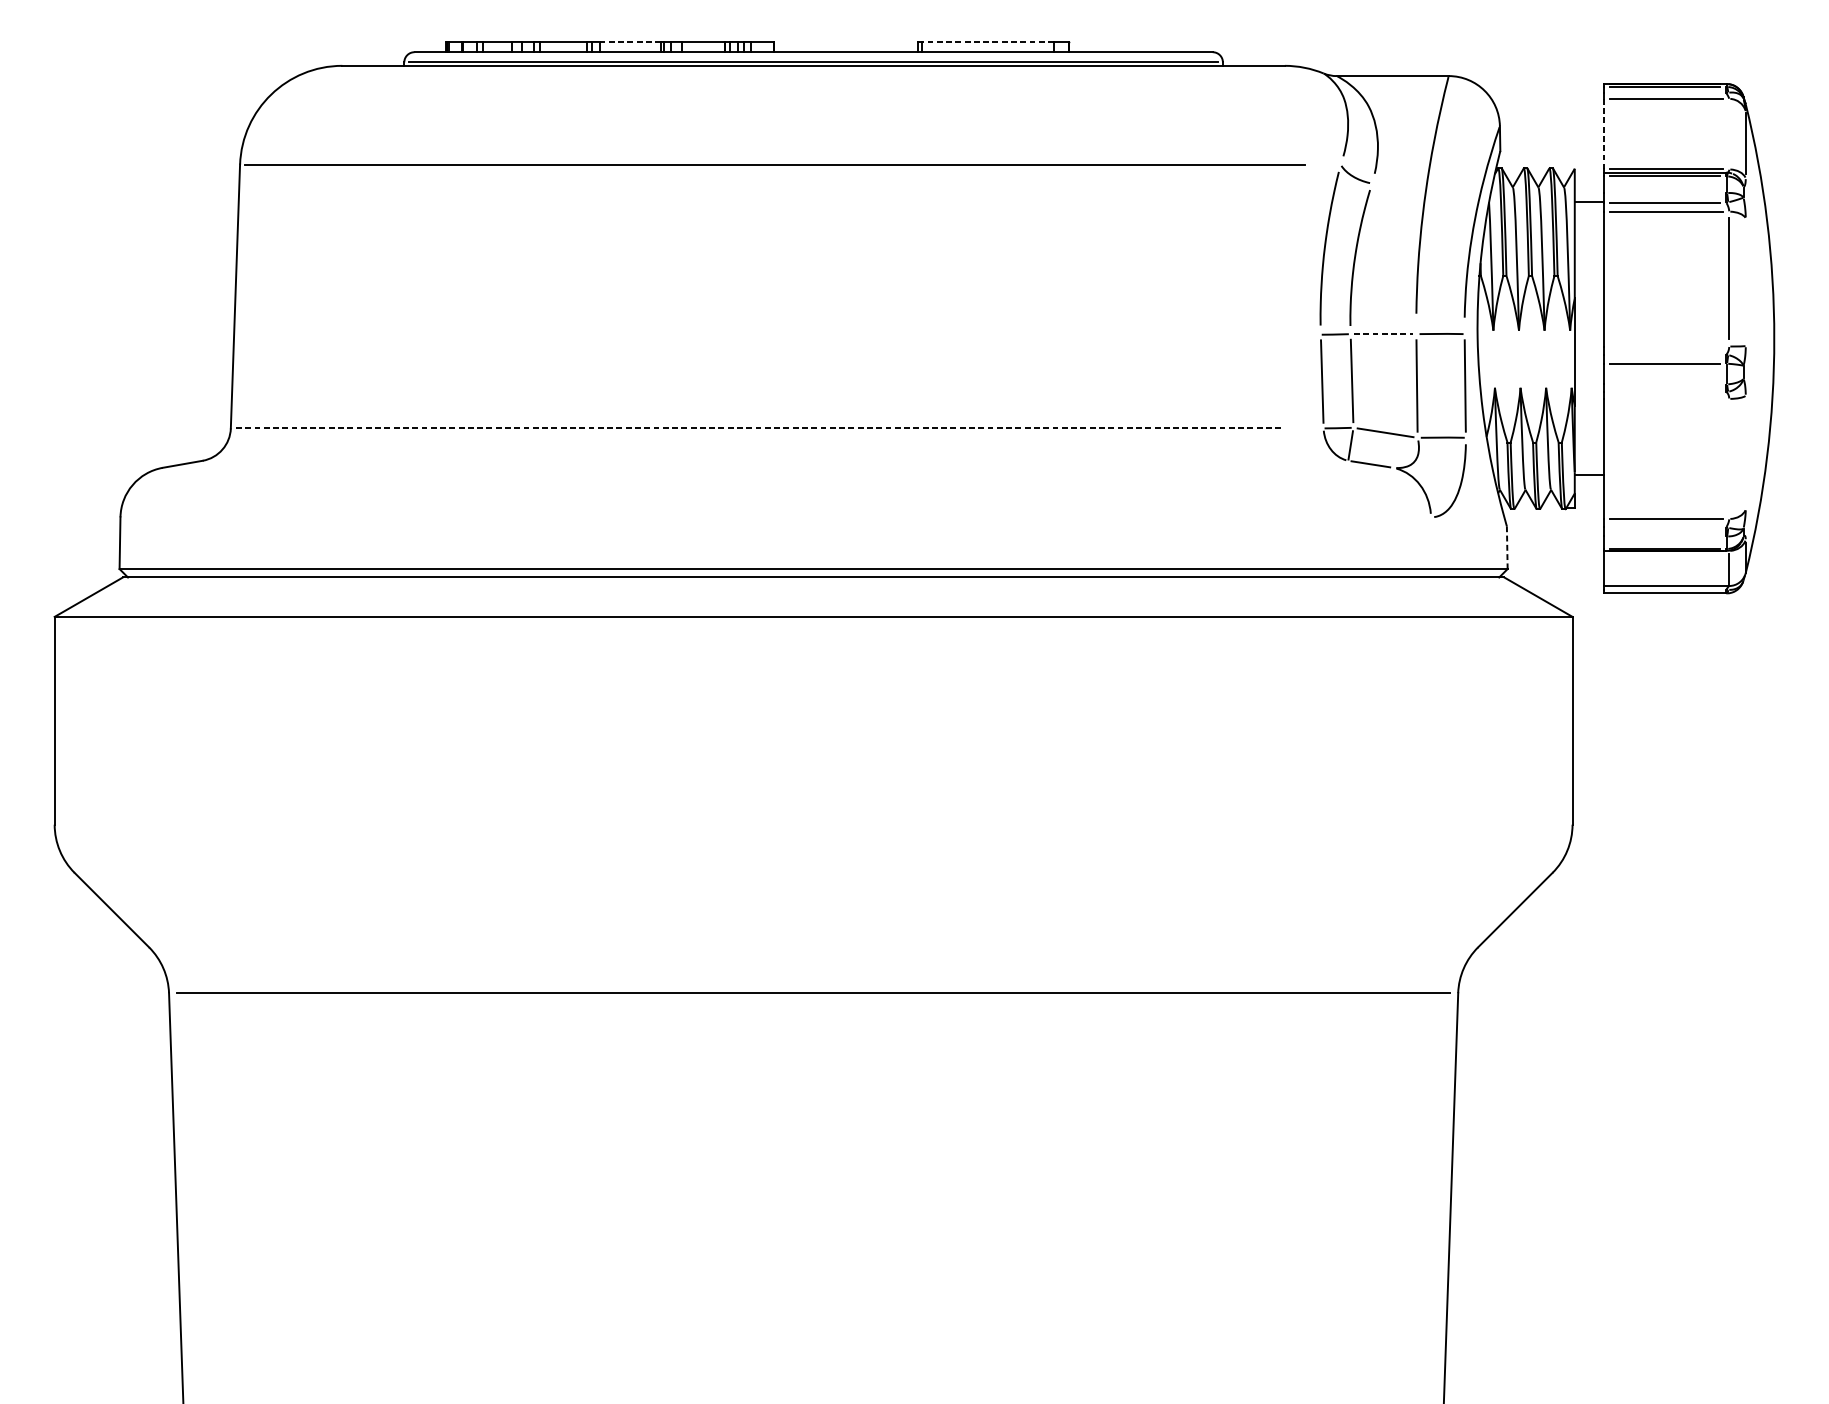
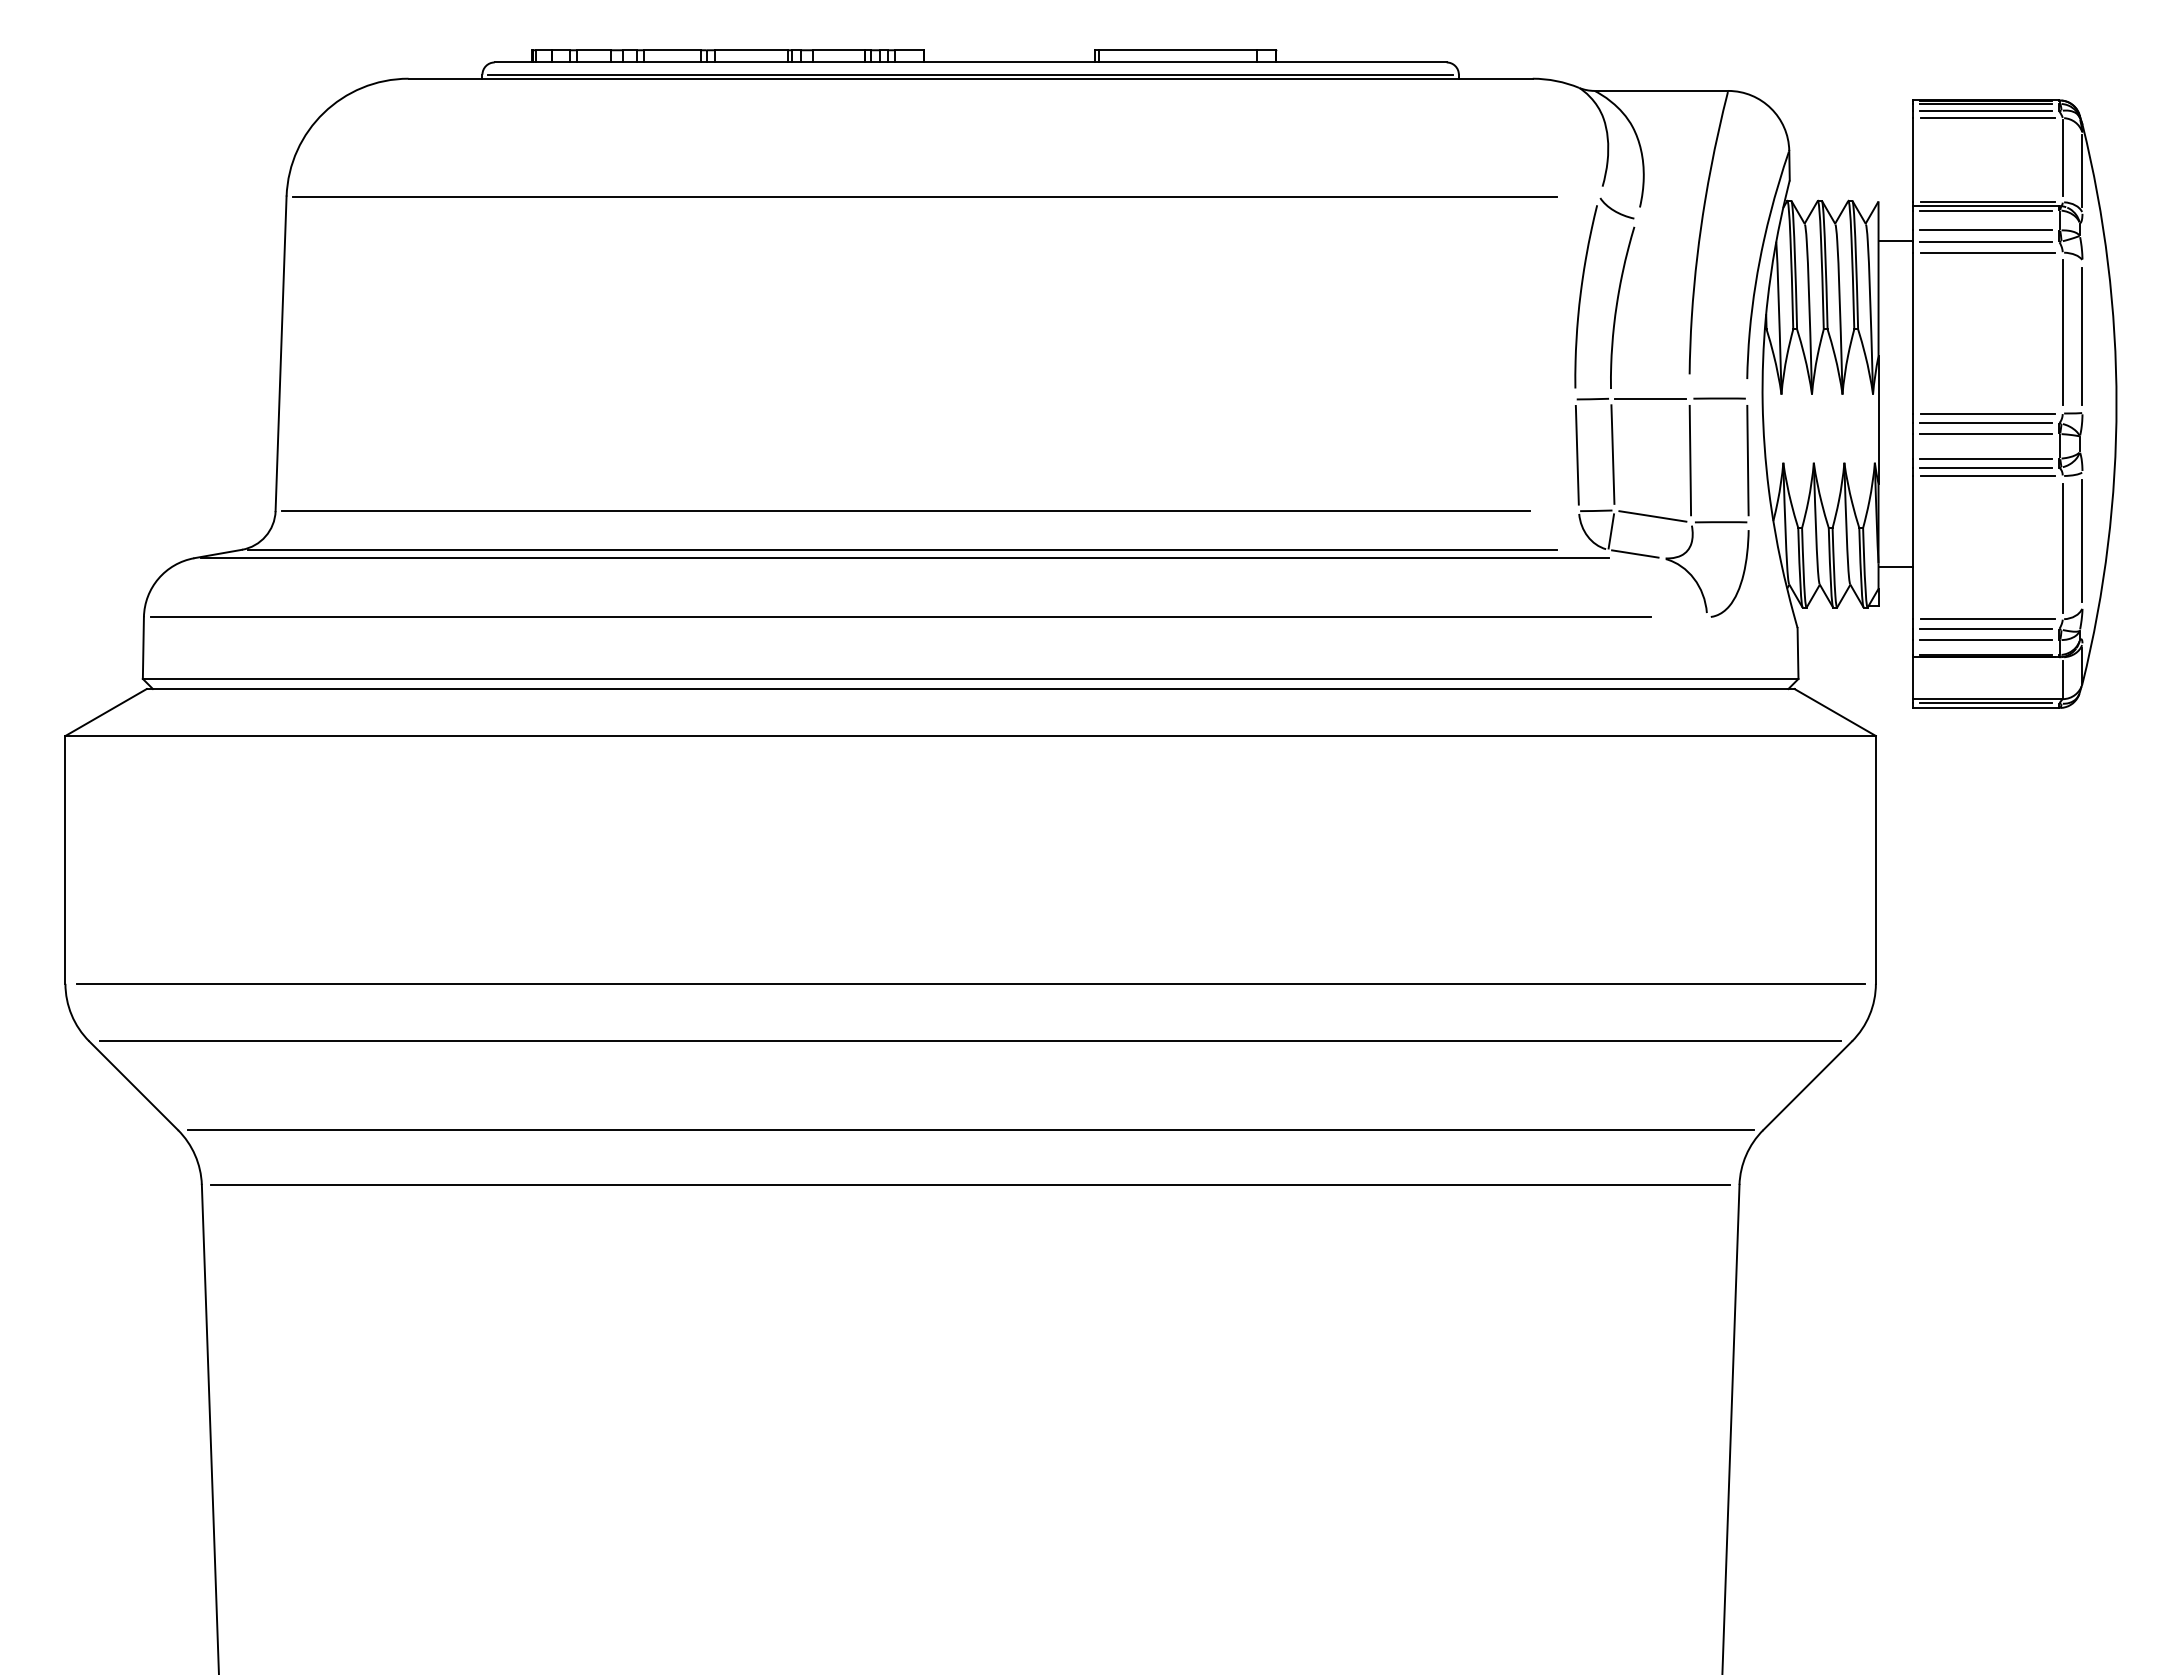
line: (630, 42) -> (752, 50), dashed -> solid
line: (987, 42) -> (1177, 50), dashed -> solid
line: (1664, 93) -> (1985, 111), added
line: (1729, 132) -> (2062, 158), added
line: (1604, 134) -> (1913, 160), dashed -> solid
line: (1664, 193) -> (1985, 230), added
line: (1745, 281) -> (2082, 336), added
line: (1383, 333) -> (1650, 398), dashed -> solid
line: (1666, 346) -> (1987, 413), added
line: (1664, 354) -> (1985, 423), added
line: (1664, 384) -> (1985, 458), added
line: (1664, 391) -> (1985, 467), added
line: (1666, 398) -> (1987, 475), added
line: (758, 428) -> (905, 511), dashed -> solid
line: (1745, 452) -> (2082, 540), added
line: (1729, 459) -> (2062, 548), added
line: (756, 460) -> (902, 549), added
line: (758, 468) -> (905, 558), added
line: (754, 517) -> (900, 617), added
line: (1664, 527) -> (1985, 629), added
line: (1664, 535) -> (1985, 639), added
line: (1507, 547) -> (1798, 653), dashed -> solid
line: (1664, 589) -> (1985, 703), added
line: (813, 824) -> (970, 983), added
line: (813, 873) -> (970, 1041), added
line: (813, 947) -> (970, 1130), added

